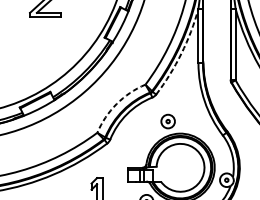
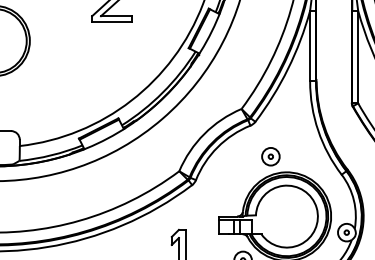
arc: (181, 53) -> (288, 68), dashed -> solid
arc: (116, 104) -> (204, 134), dashed -> solid

